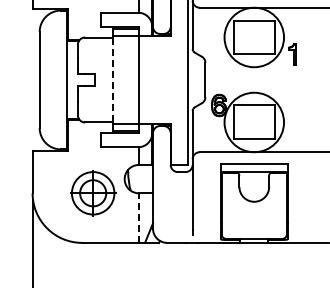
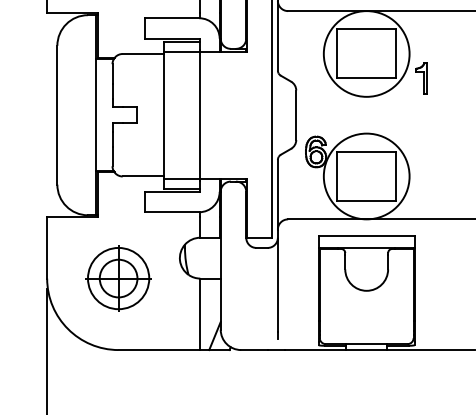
line: (113, 80) -> (163, 115), dashed -> solid
part: (93, 193) -> (119, 278), moved
line: (138, 218) -> (199, 314), dashed -> solid

